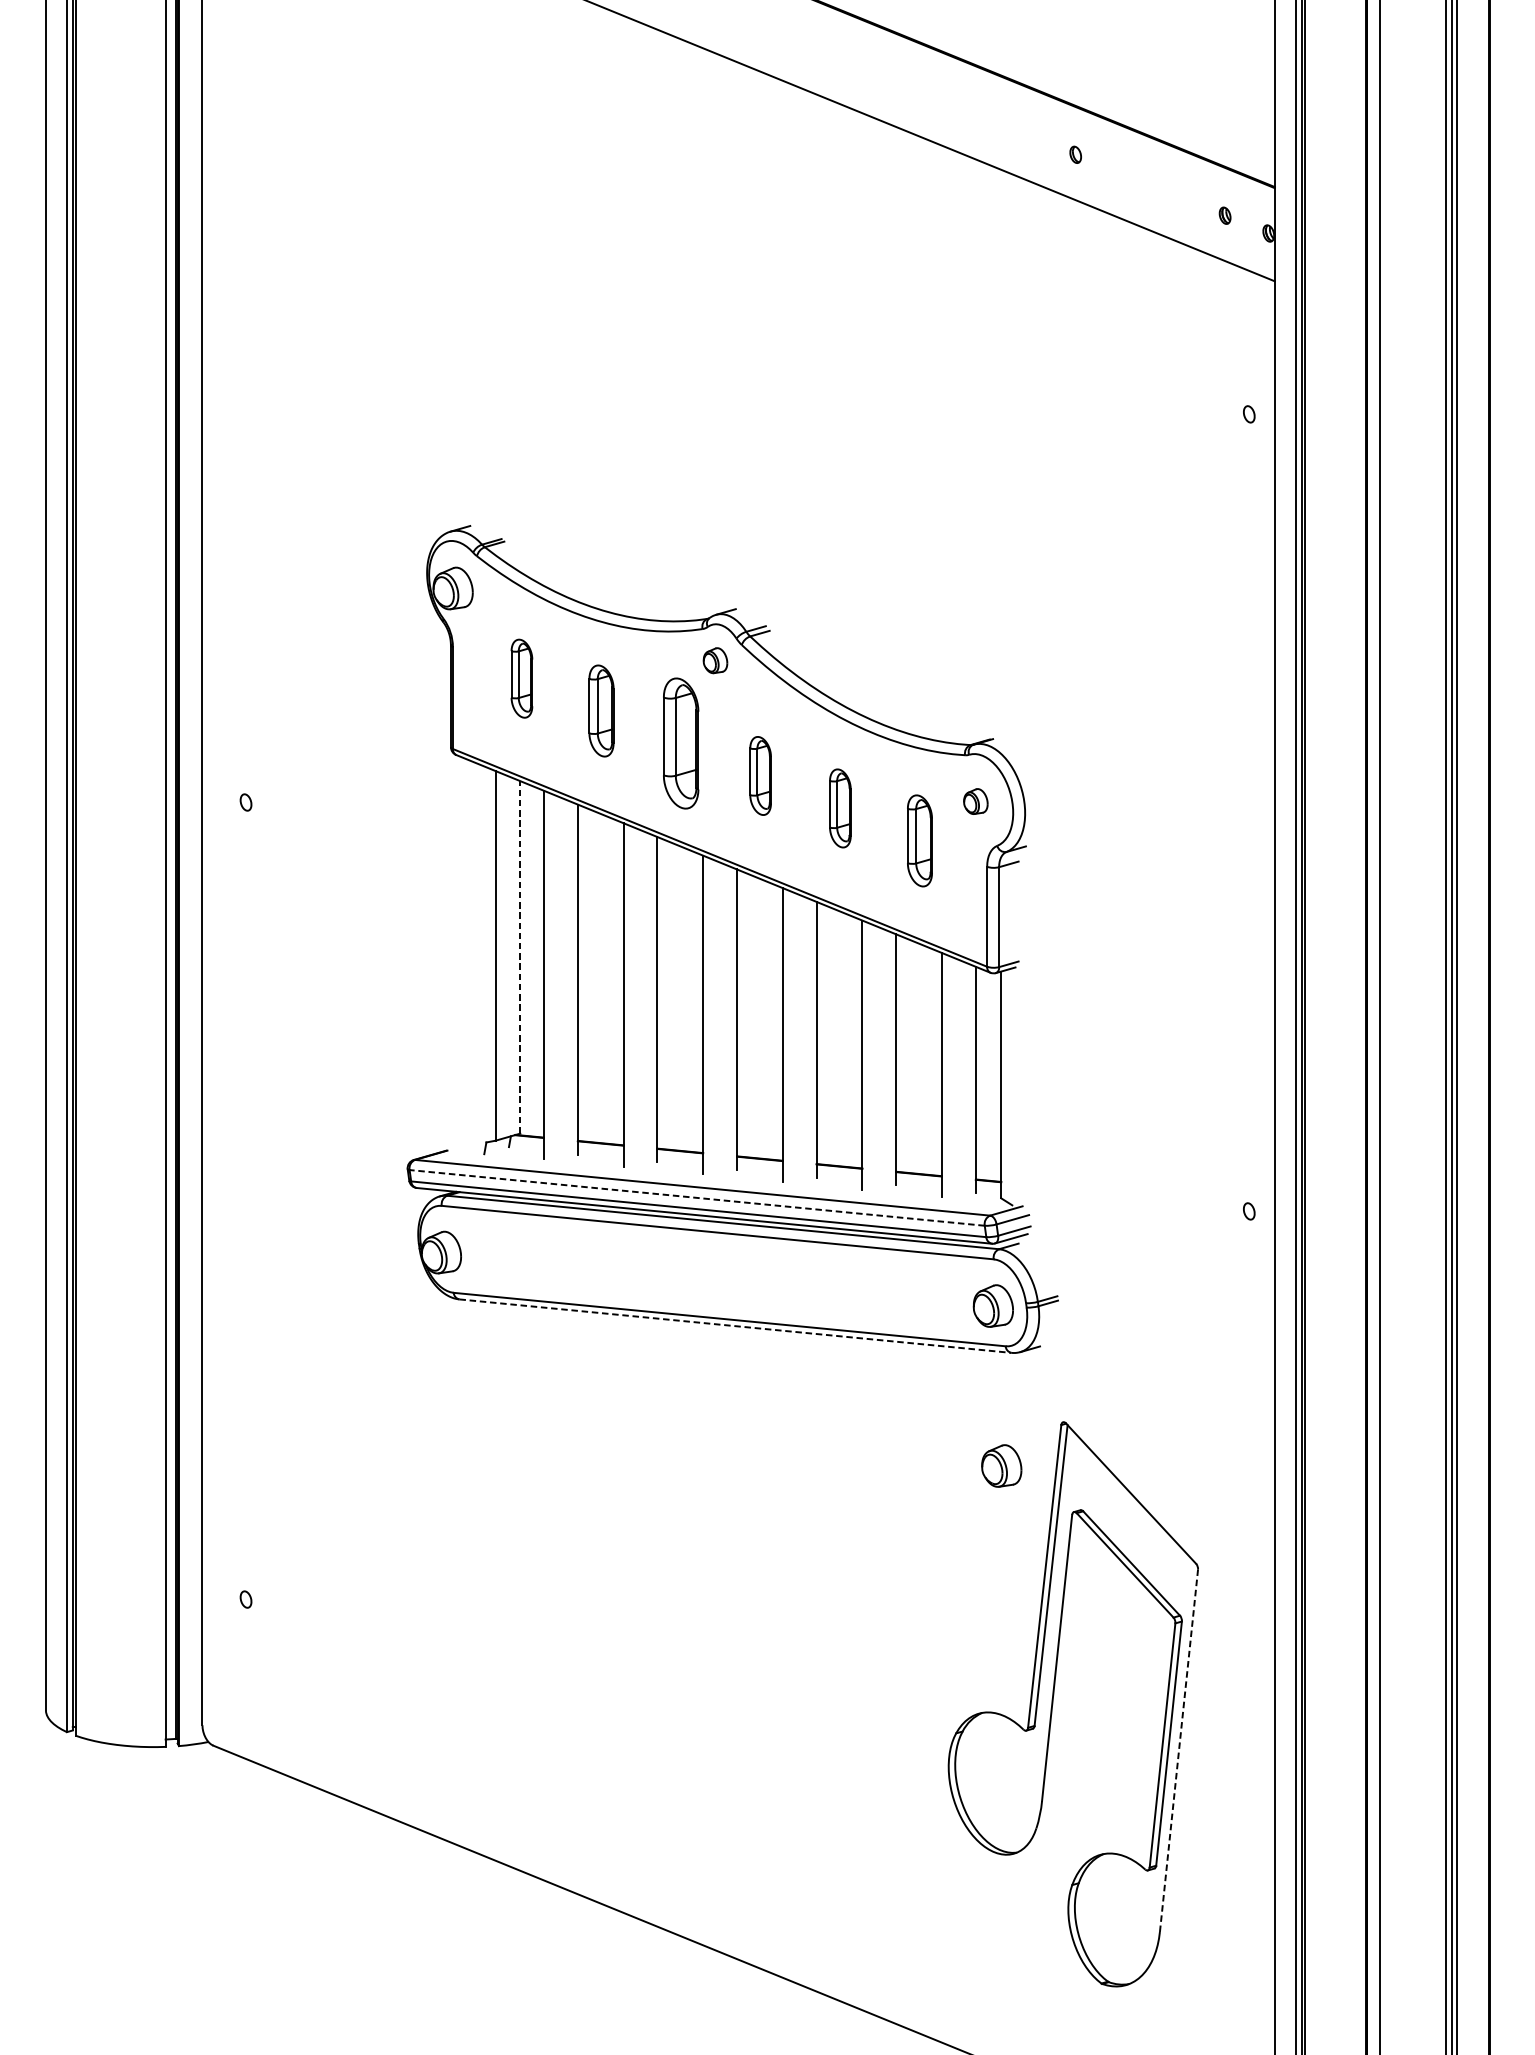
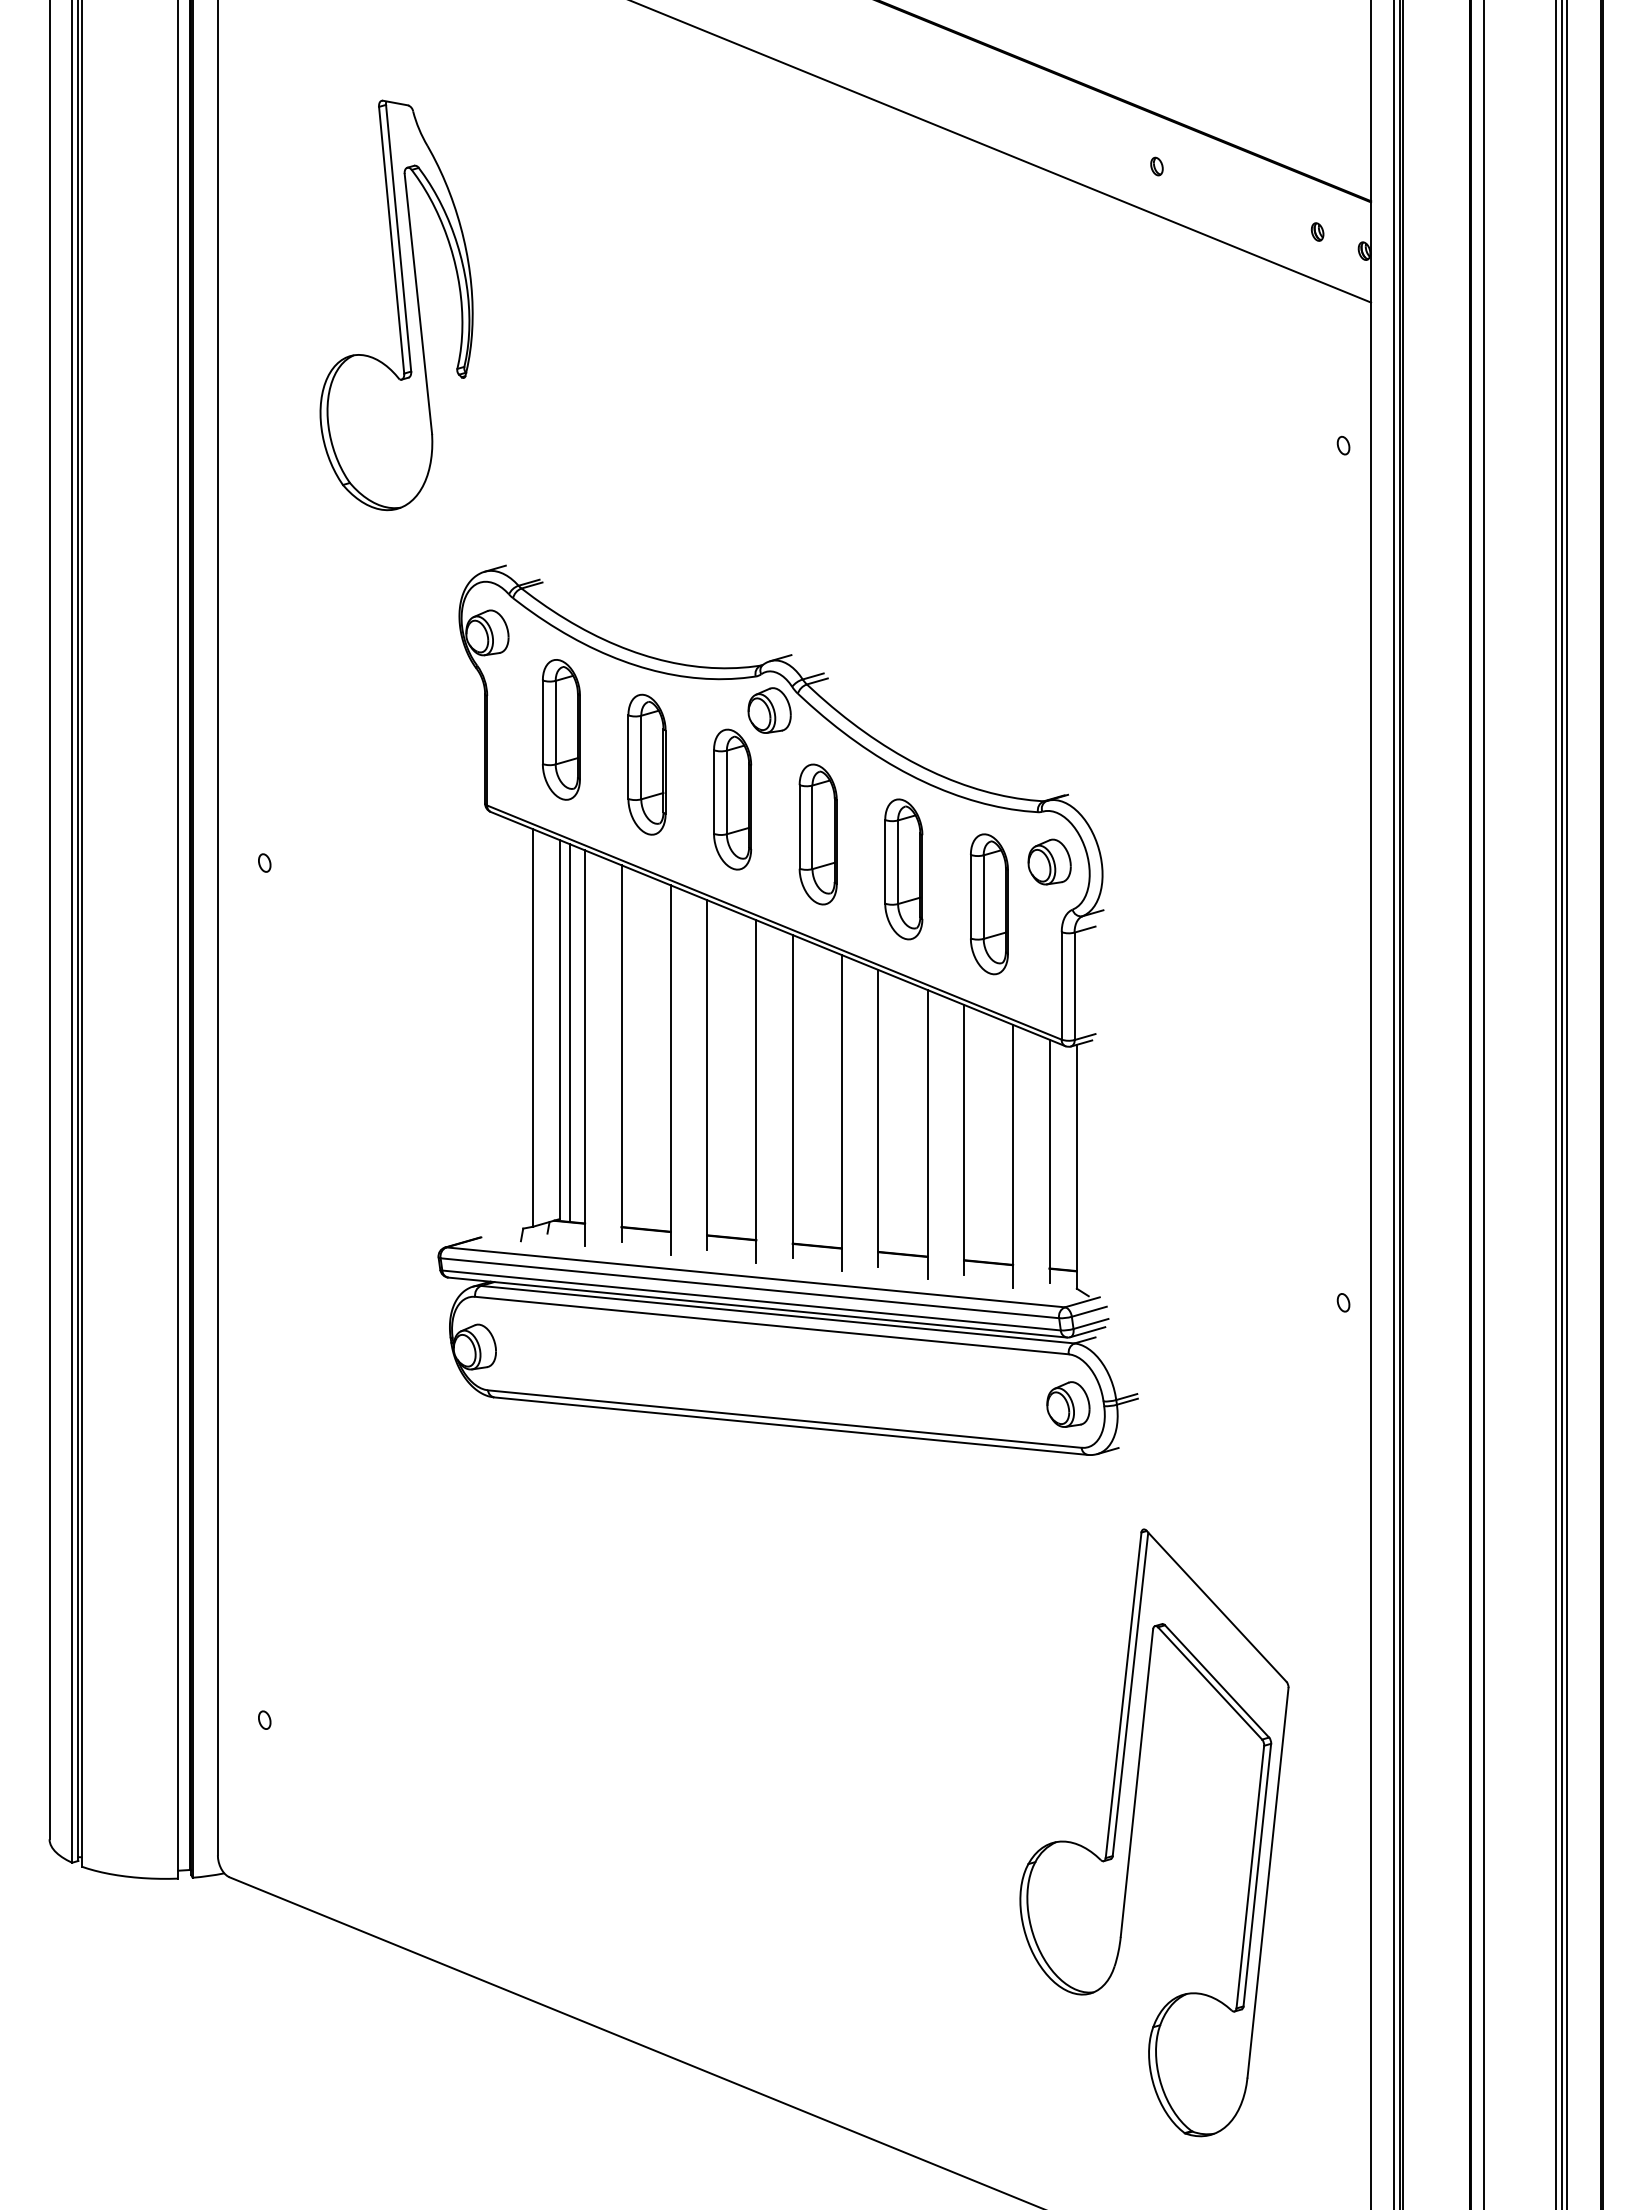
part: (368, 284) -> (396, 305), added
part: (715, 660) -> (769, 710), size x1.67
part: (522, 678) -> (561, 729), size x1.67
part: (601, 710) -> (646, 764), size x1.43
part: (760, 775) -> (817, 834), size x1.67
part: (975, 801) -> (1049, 861), size x1.67
part: (840, 808) -> (903, 869), size x1.67
part: (920, 841) -> (989, 904), size x1.43
line: (520, 957) -> (559, 1029), dashed -> solid
line: (530, 961) -> (570, 1033), added
line: (696, 1198) -> (749, 1288), dashed -> solid
line: (735, 1326) -> (791, 1426), dashed -> solid
part: (1001, 1465) -> (1077, 1576), removed
line: (1179, 1750) -> (1268, 1882), dashed -> solid

